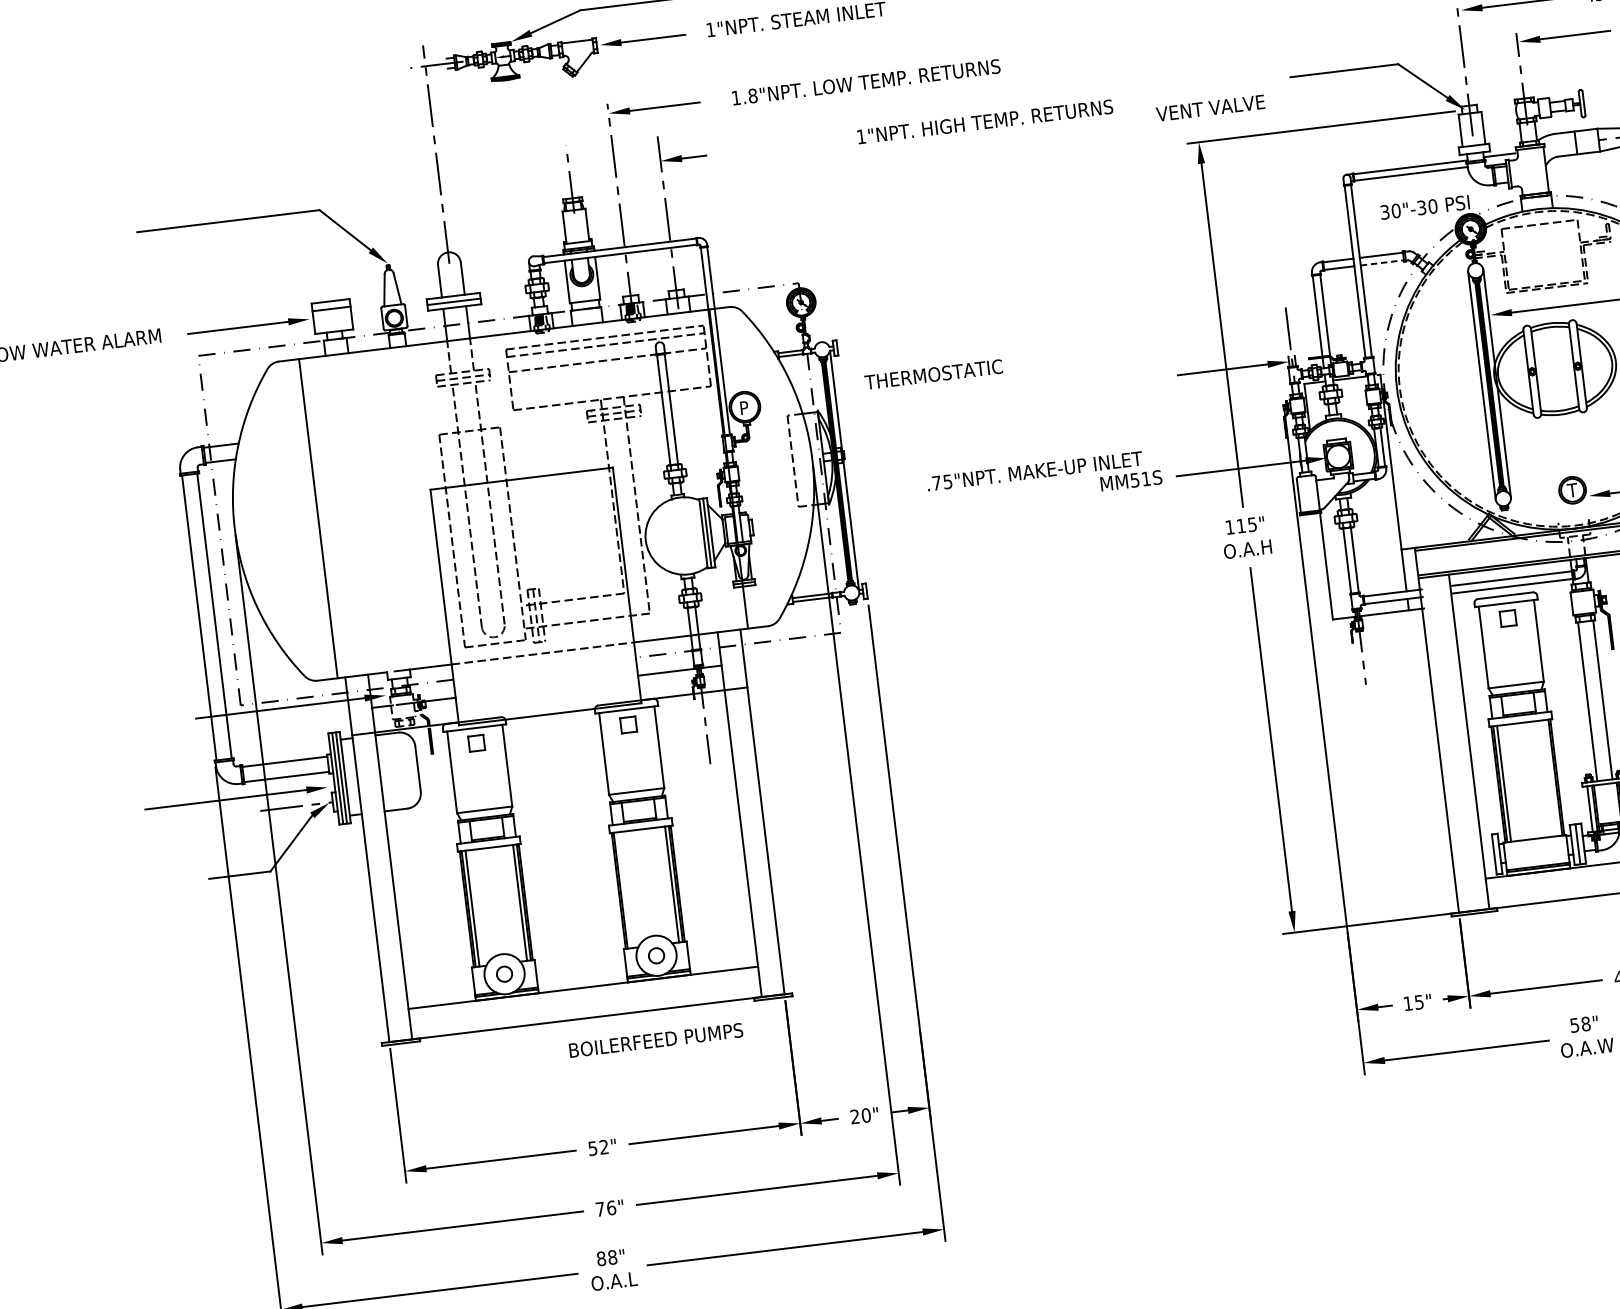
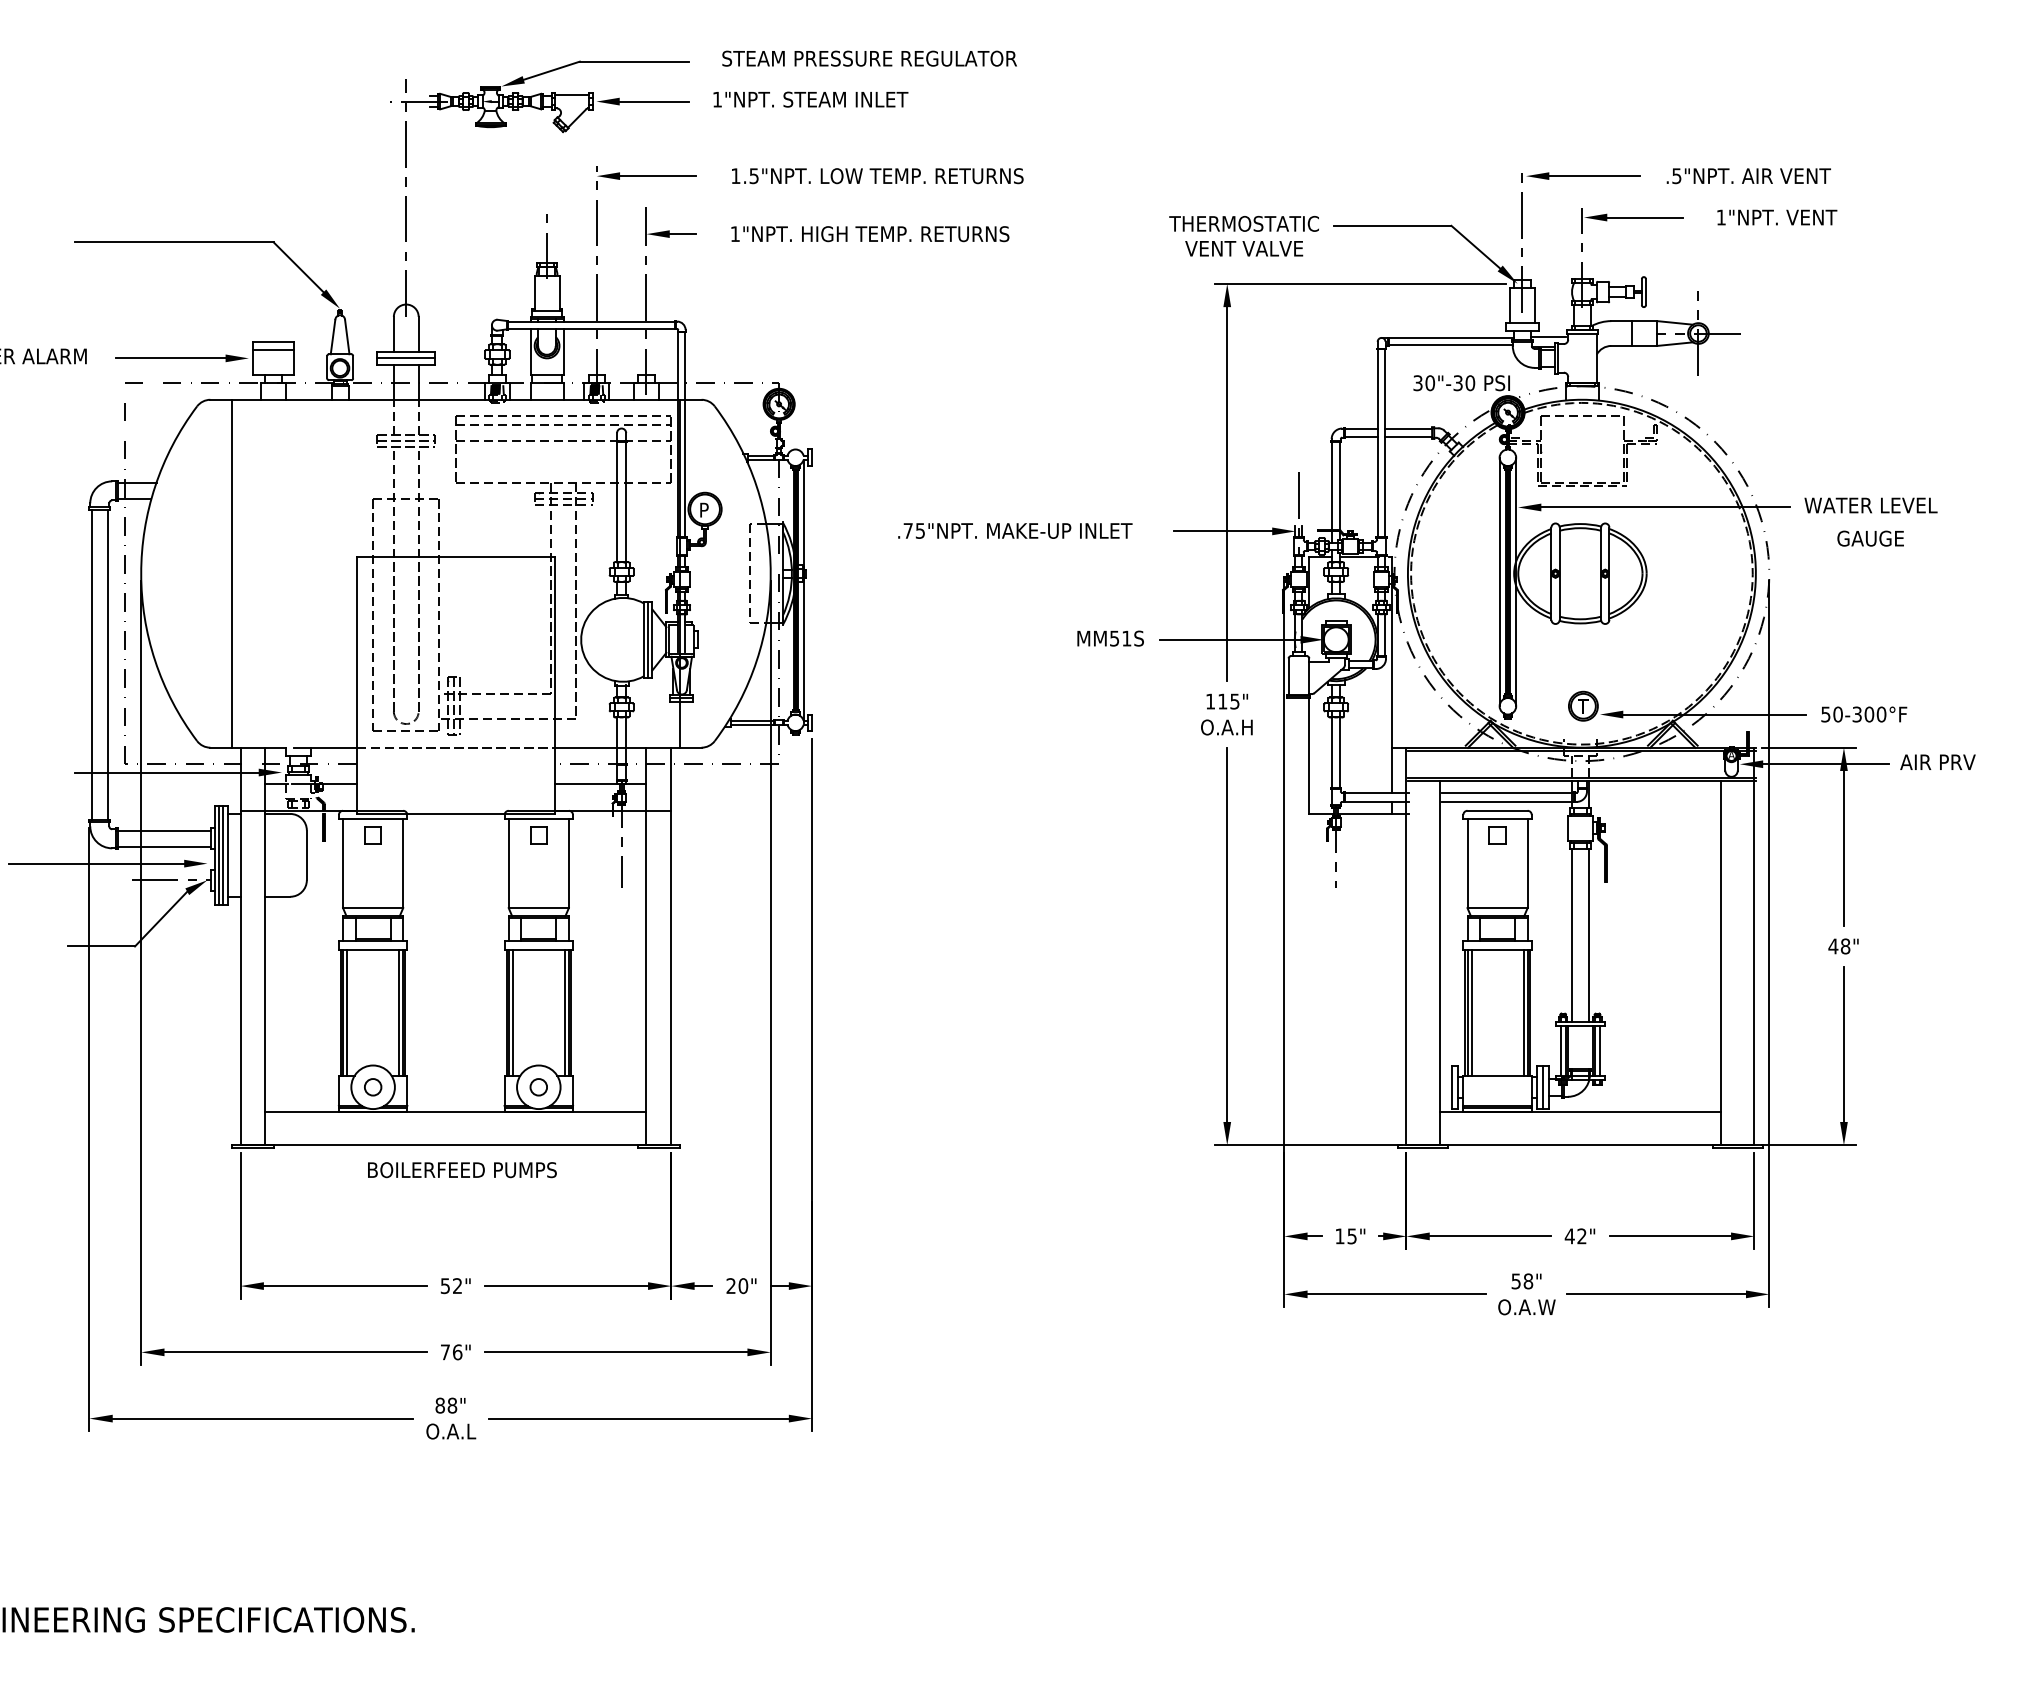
text: (752, 96) -> (753, 176), 1.8"NPT. -> 1.5"NPT.
text: (985, 122) -> (870, 234), moved
line: (1382, 263) -> (1408, 437), dashed -> solid
text: (933, 374) -> (1243, 223), moved
text: (1035, 470) -> (1015, 530), moved
line: (1551, 777) -> (1523, 1012), added
line: (624, 890) -> (512, 1012), added
text: (656, 1040) -> (462, 1170), moved

